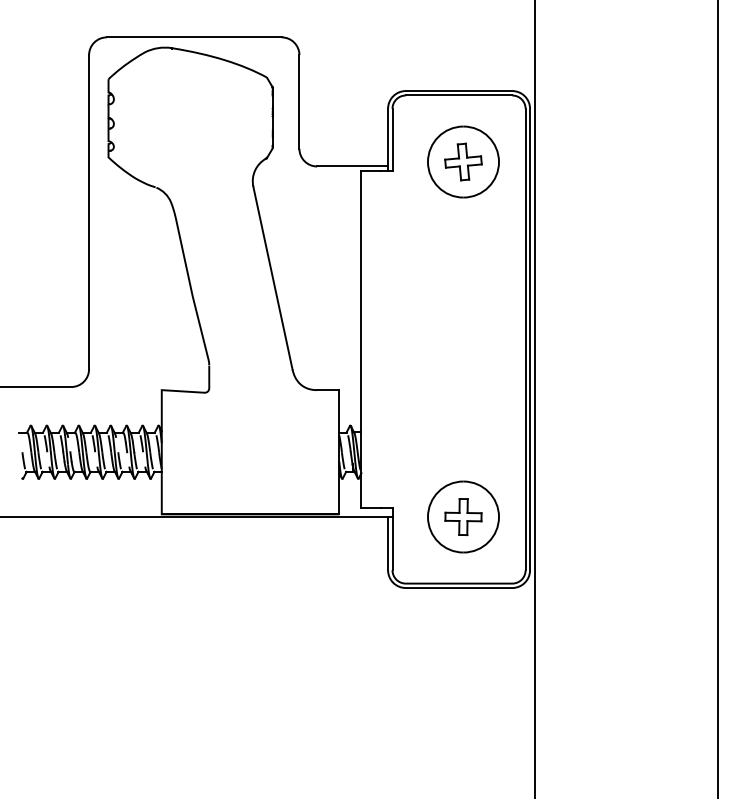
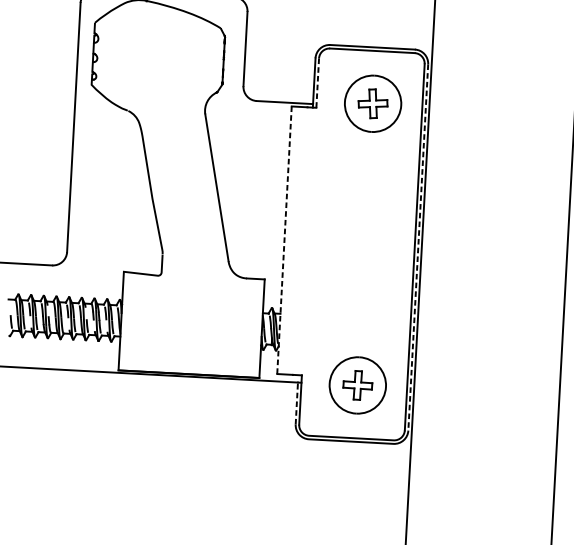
line: (392, 140) -> (317, 83), solid -> dashed
line: (361, 339) -> (284, 240), solid -> dashed
line: (530, 339) -> (418, 247), solid -> dashed
line: (388, 543) -> (297, 403), solid -> dashed

